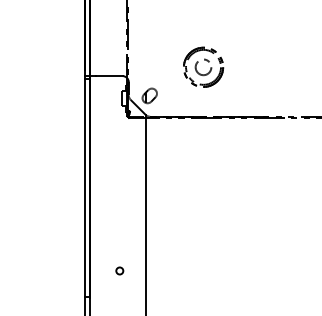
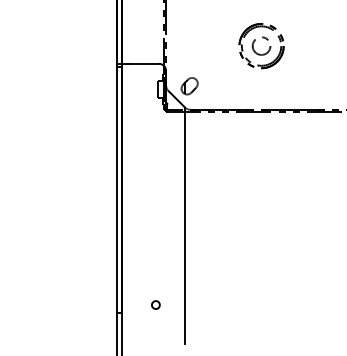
part: (203, 66) -> (261, 45), moved
circle: (119, 270) -> (155, 304), moved

